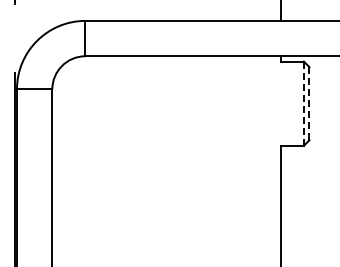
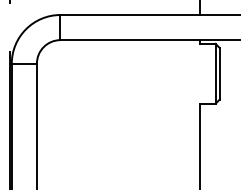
line: (303, 103) -> (215, 73), dashed -> solid
line: (309, 103) -> (219, 73), dashed -> solid

